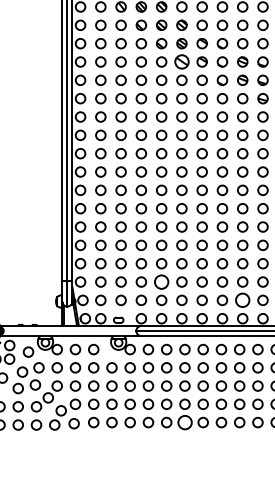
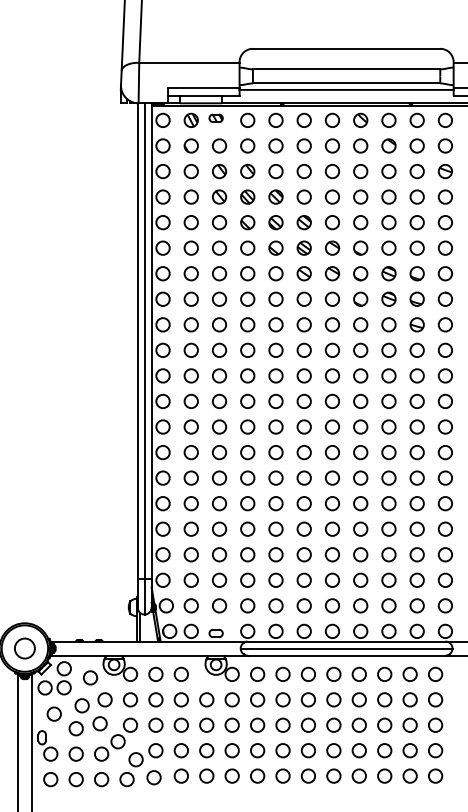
part: (181, 61) -> (303, 273), size x0.71
circle: (161, 281) -> (275, 579), size x0.71
circle: (242, 300) -> (388, 605), size x0.71
circle: (184, 422) -> (307, 775), size x0.71

